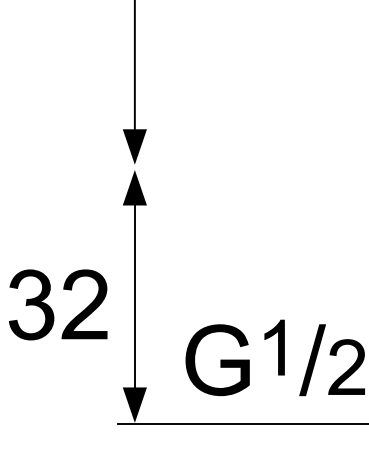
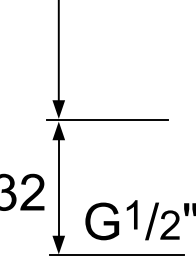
line: (225, 167) -> (106, 120), added

